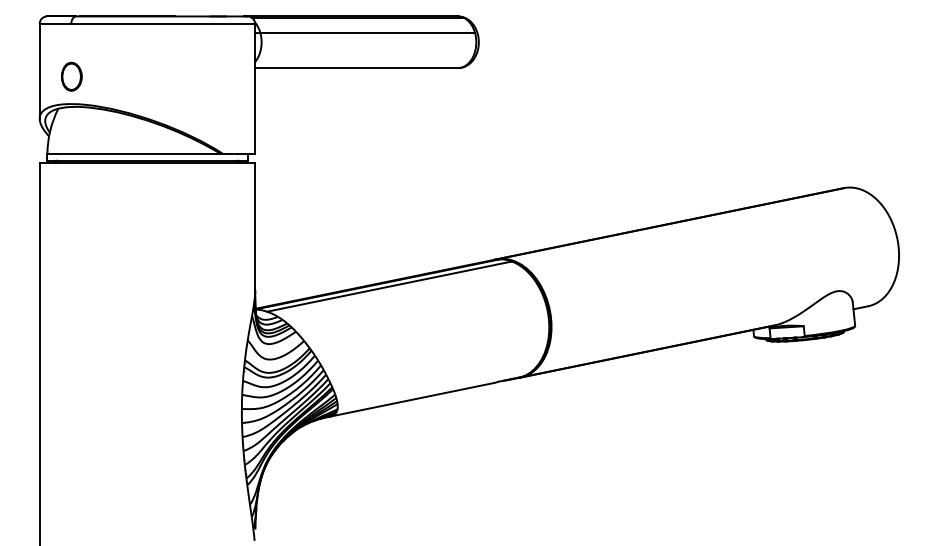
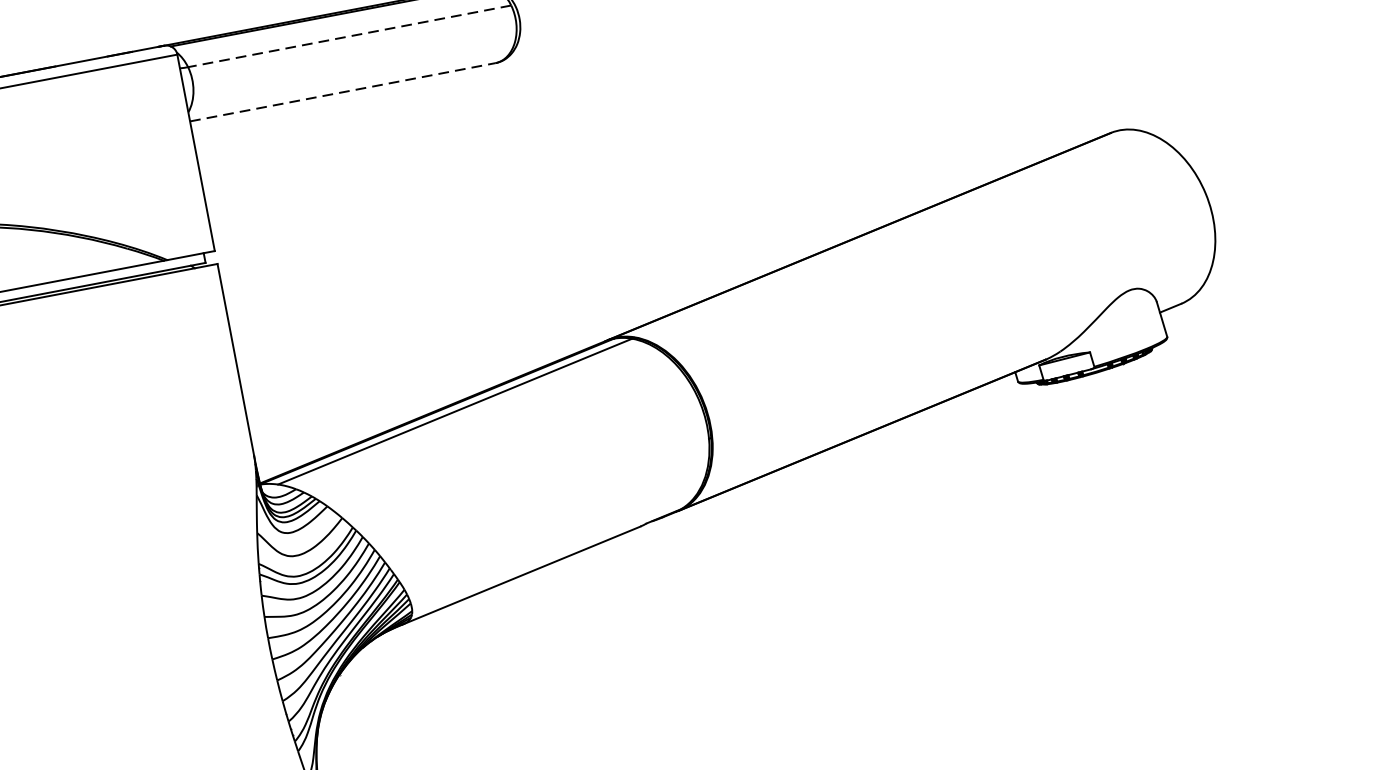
line: (367, 33) -> (349, 36), solid -> dashed
line: (357, 68) -> (344, 92), solid -> dashed

